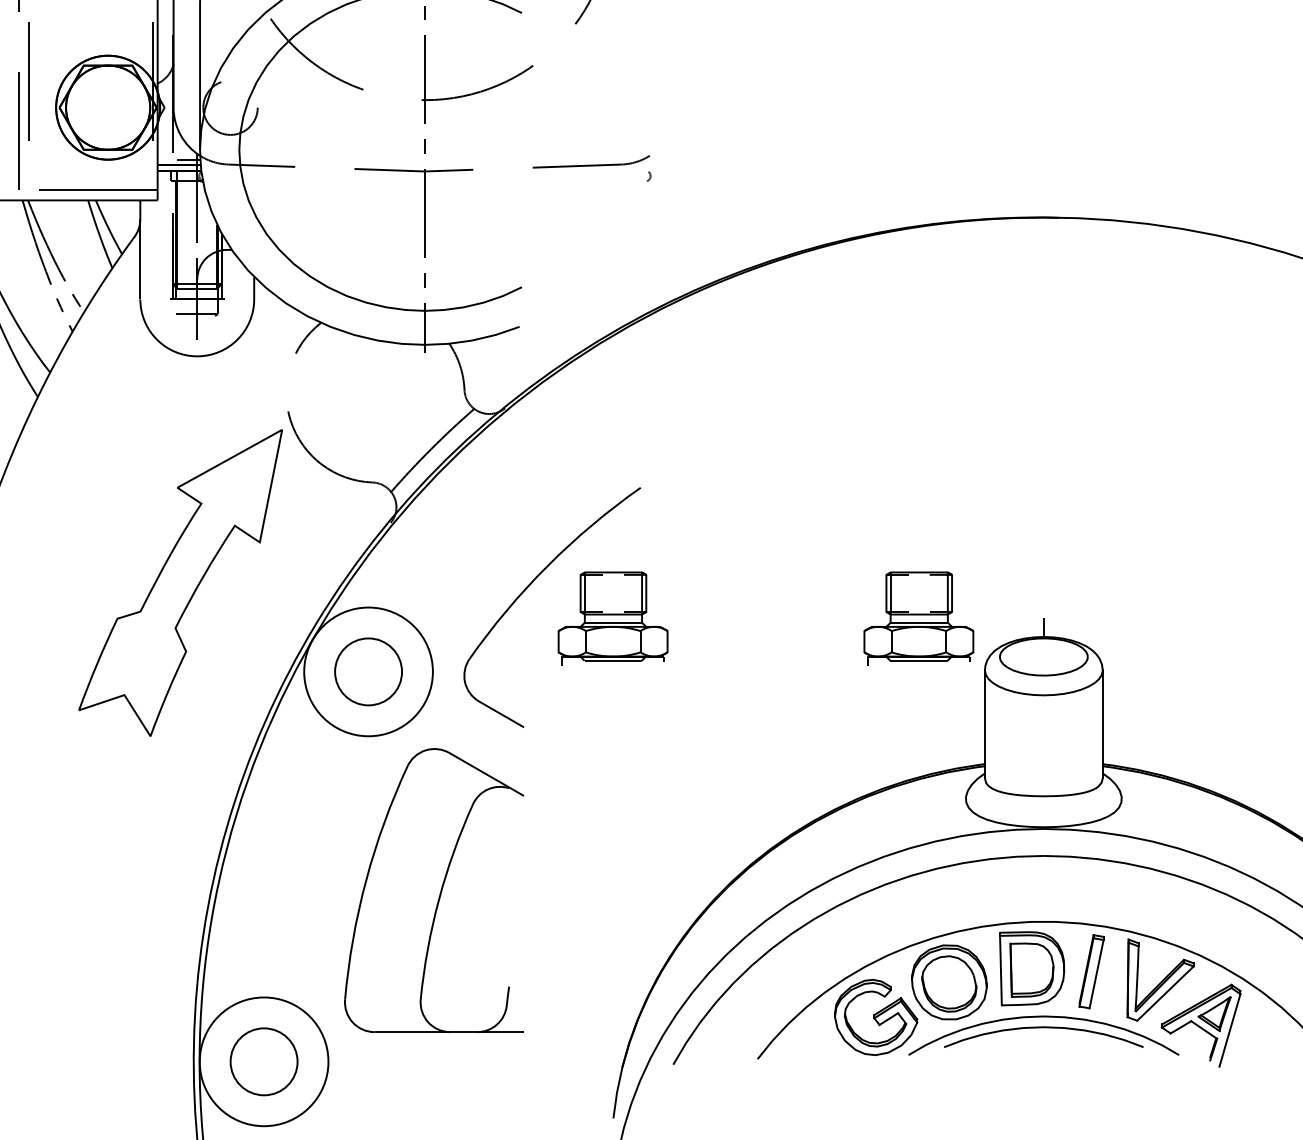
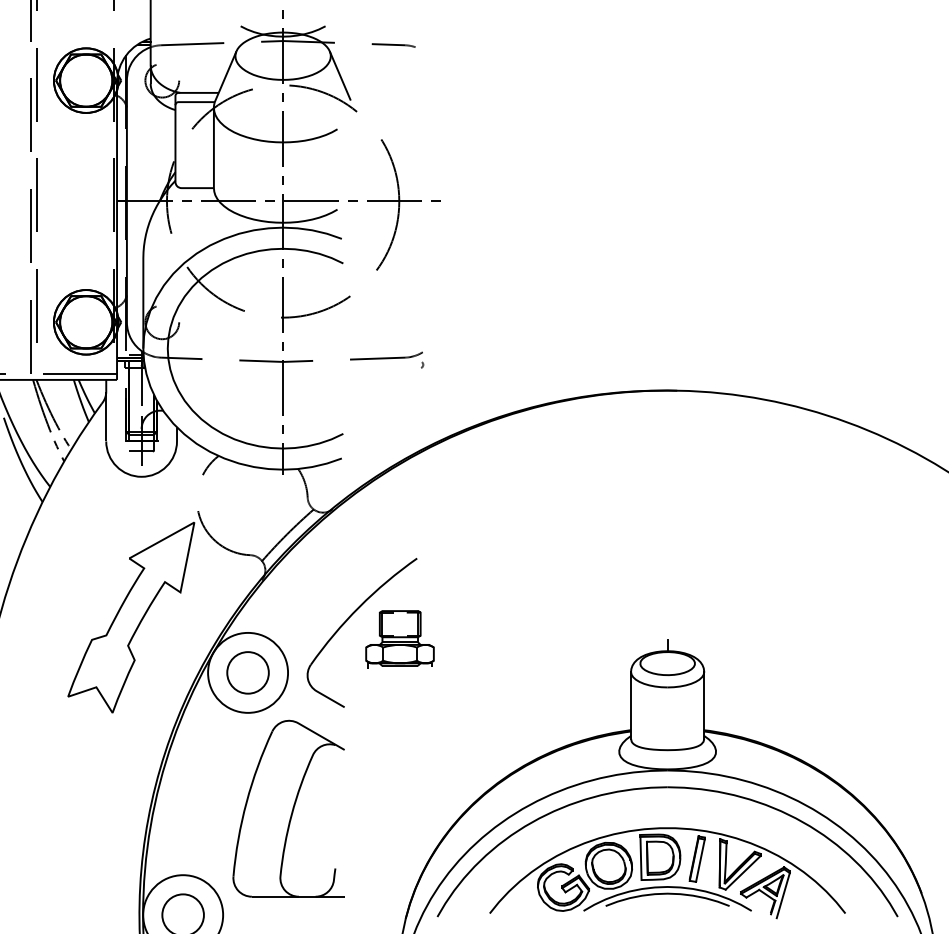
part: (918, 618) -> (589, 639), removed

